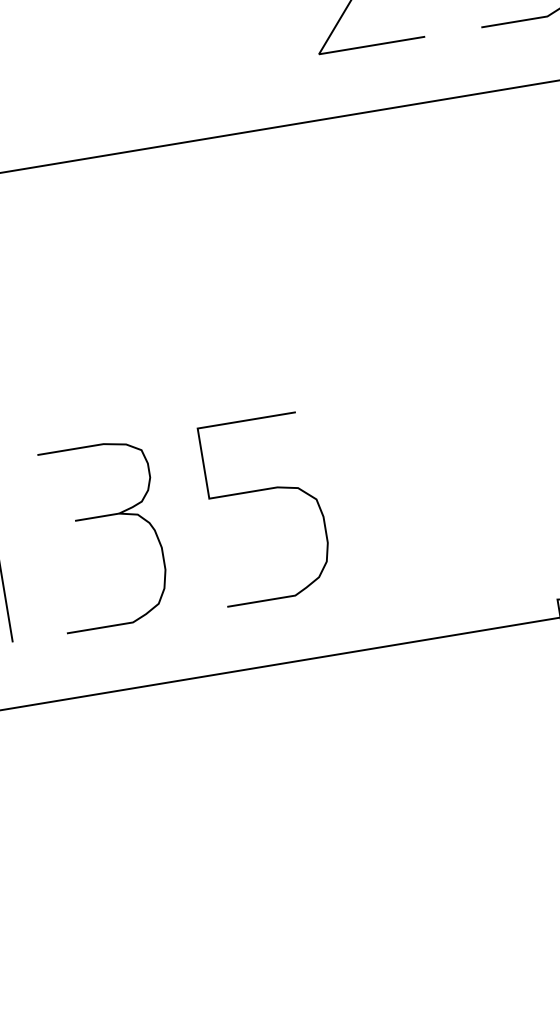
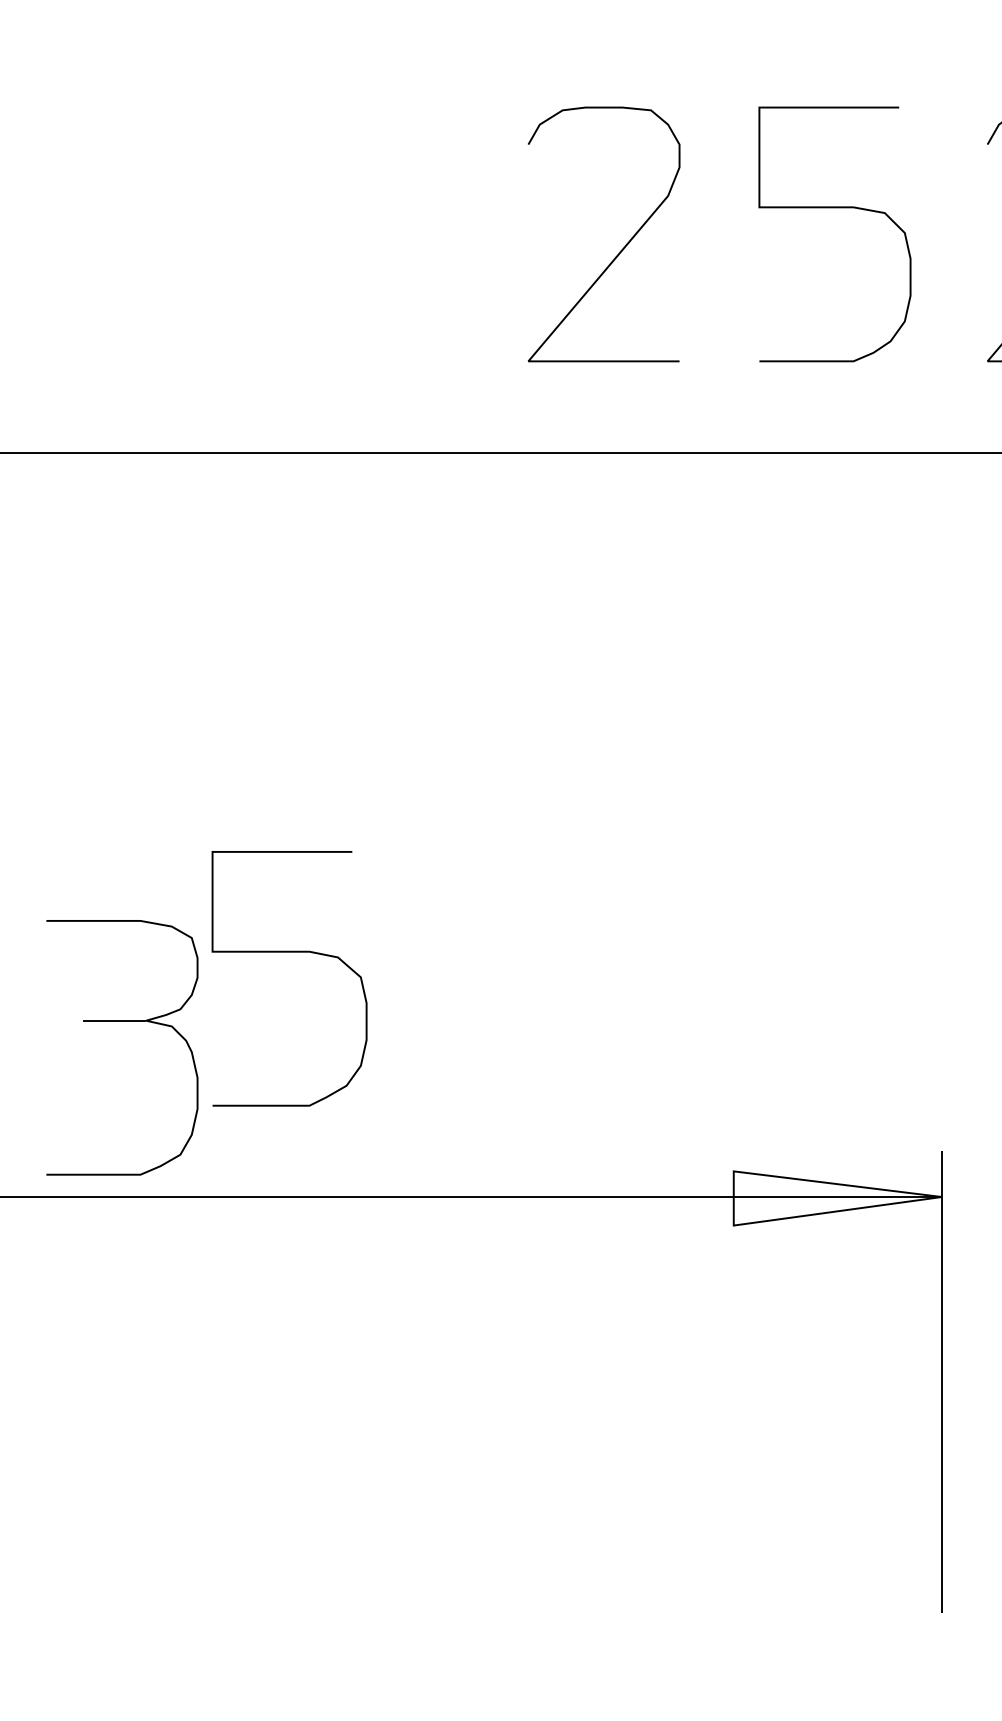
curve: (263, 490) -> (289, 952), moved
part: (102, 516) -> (122, 1021), moved

